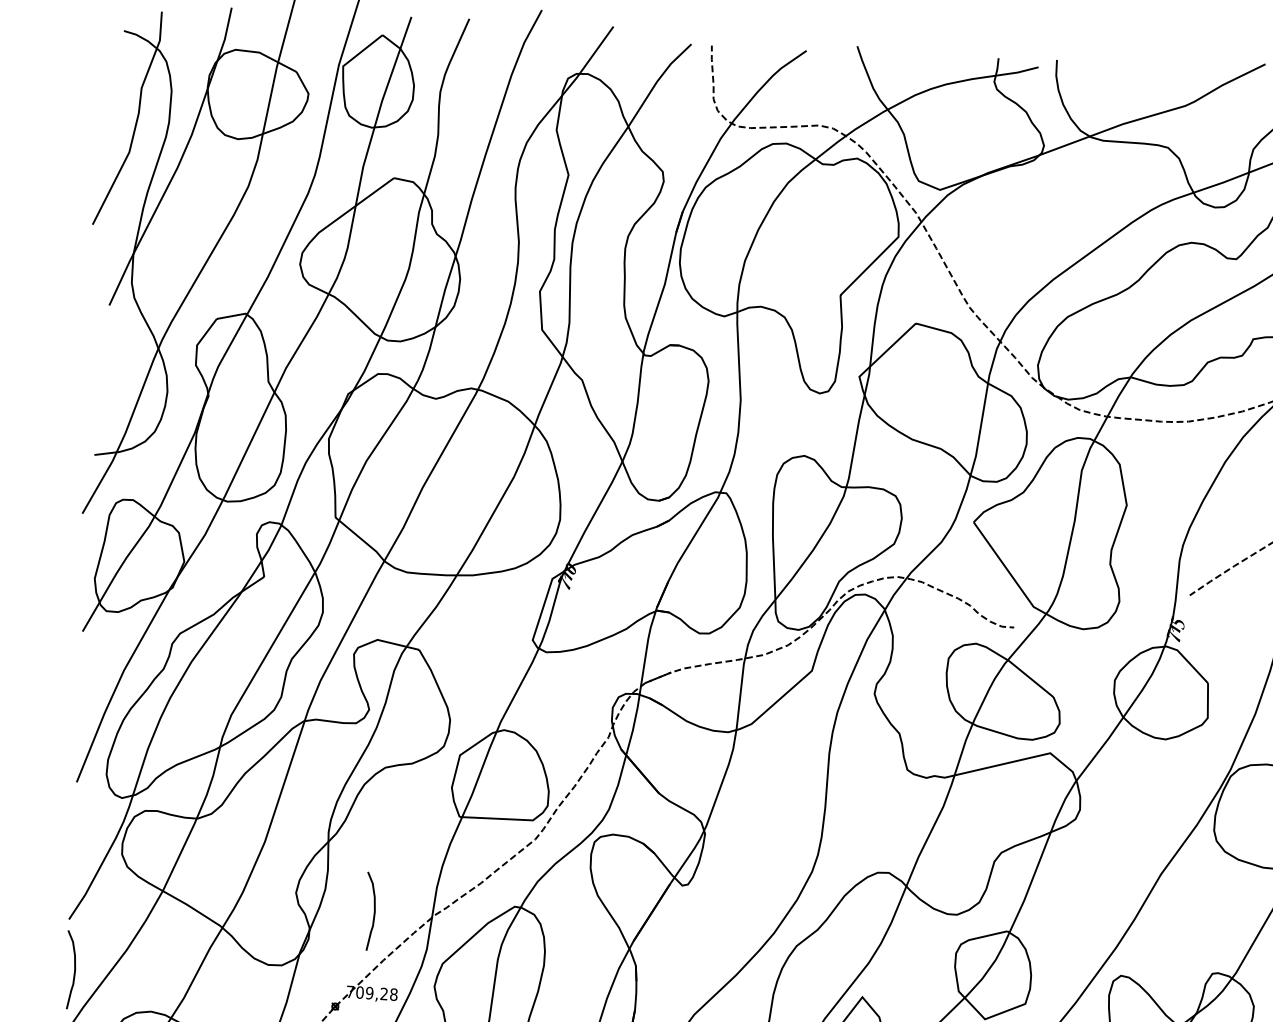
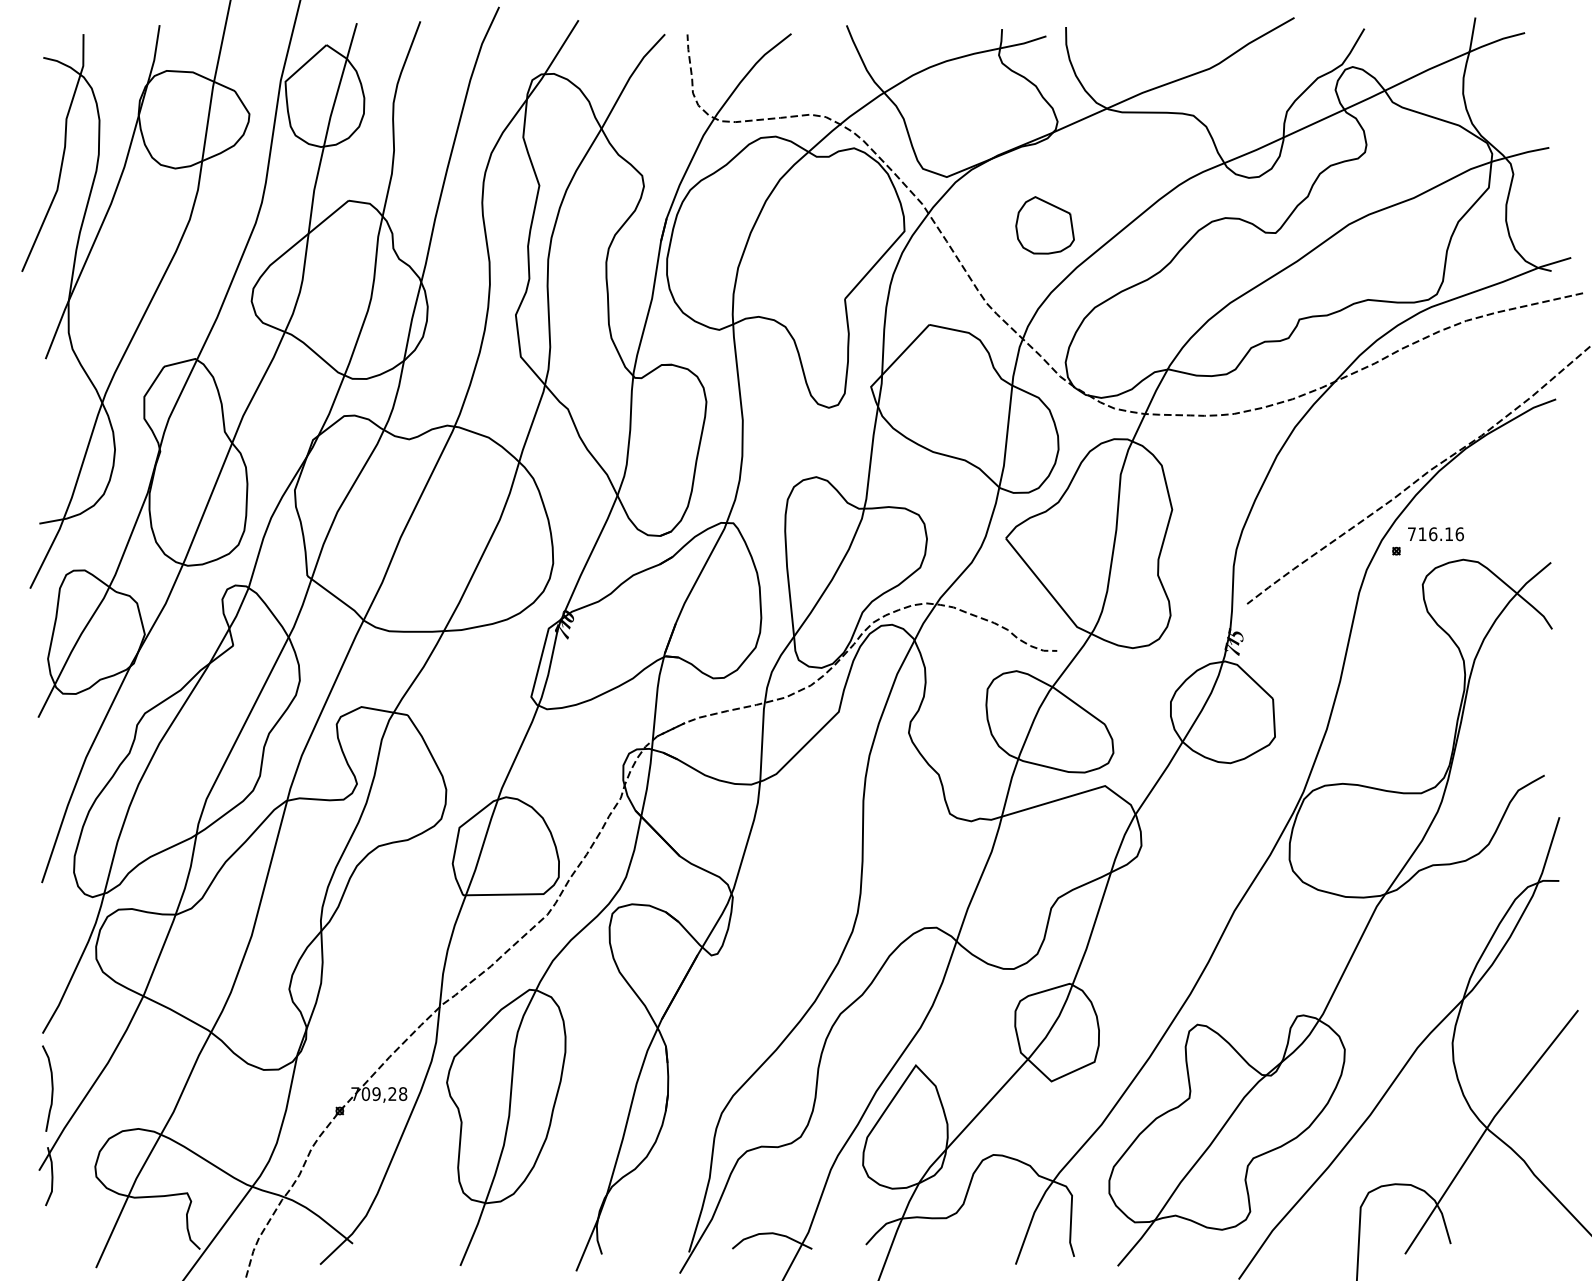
part: (1026, 239) -> (1044, 225), added
curve: (373, 911) -> (375, 1004), removed

